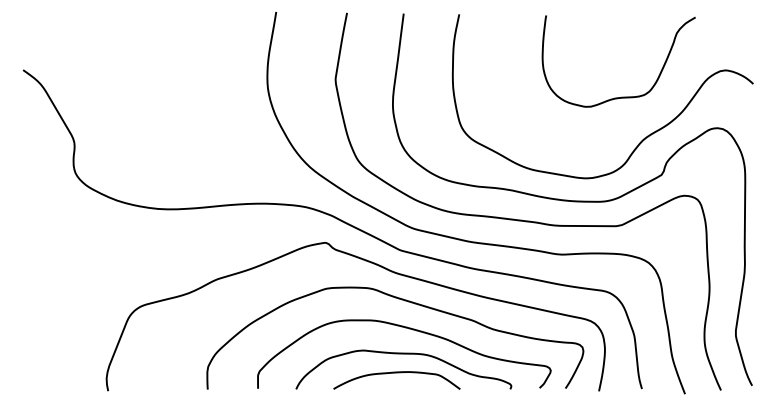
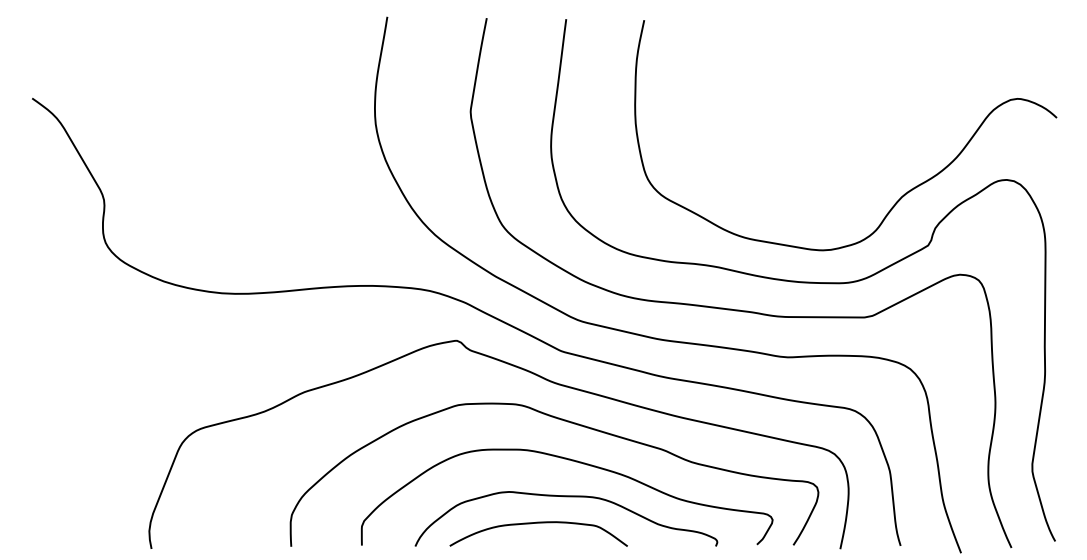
curve: (619, 97) -> (868, 136), removed
curve: (396, 373) -> (538, 523), moved

